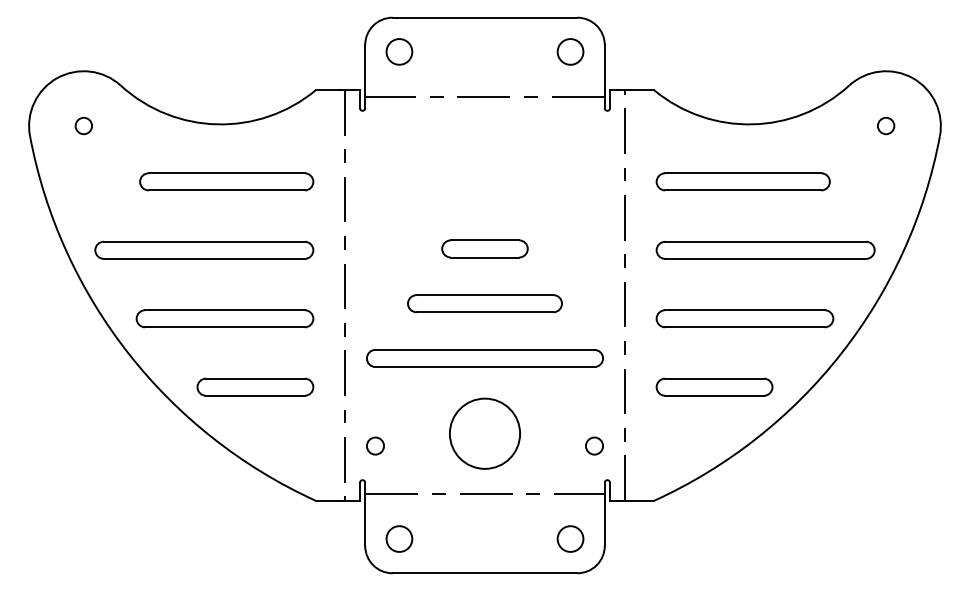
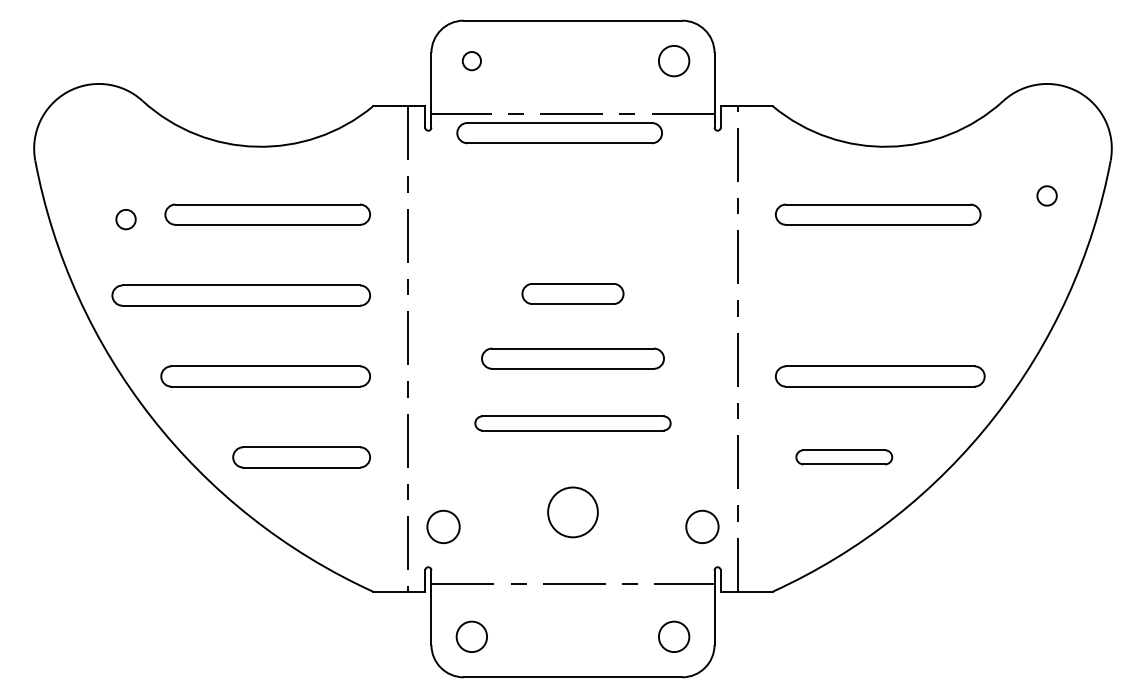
circle: (399, 51) -> (471, 60), size x0.6
part: (473, 112) -> (559, 132), added
circle: (83, 125) -> (125, 218), moved
circle: (886, 125) -> (1047, 195), moved
part: (765, 249) -> (904, 294), removed
part: (484, 358) -> (572, 423), size x0.7
part: (714, 386) -> (844, 456), size x0.7
circle: (484, 433) -> (572, 512), size x0.6
circle: (375, 445) -> (443, 526), size x1.6
circle: (594, 445) -> (702, 526), size x1.6

